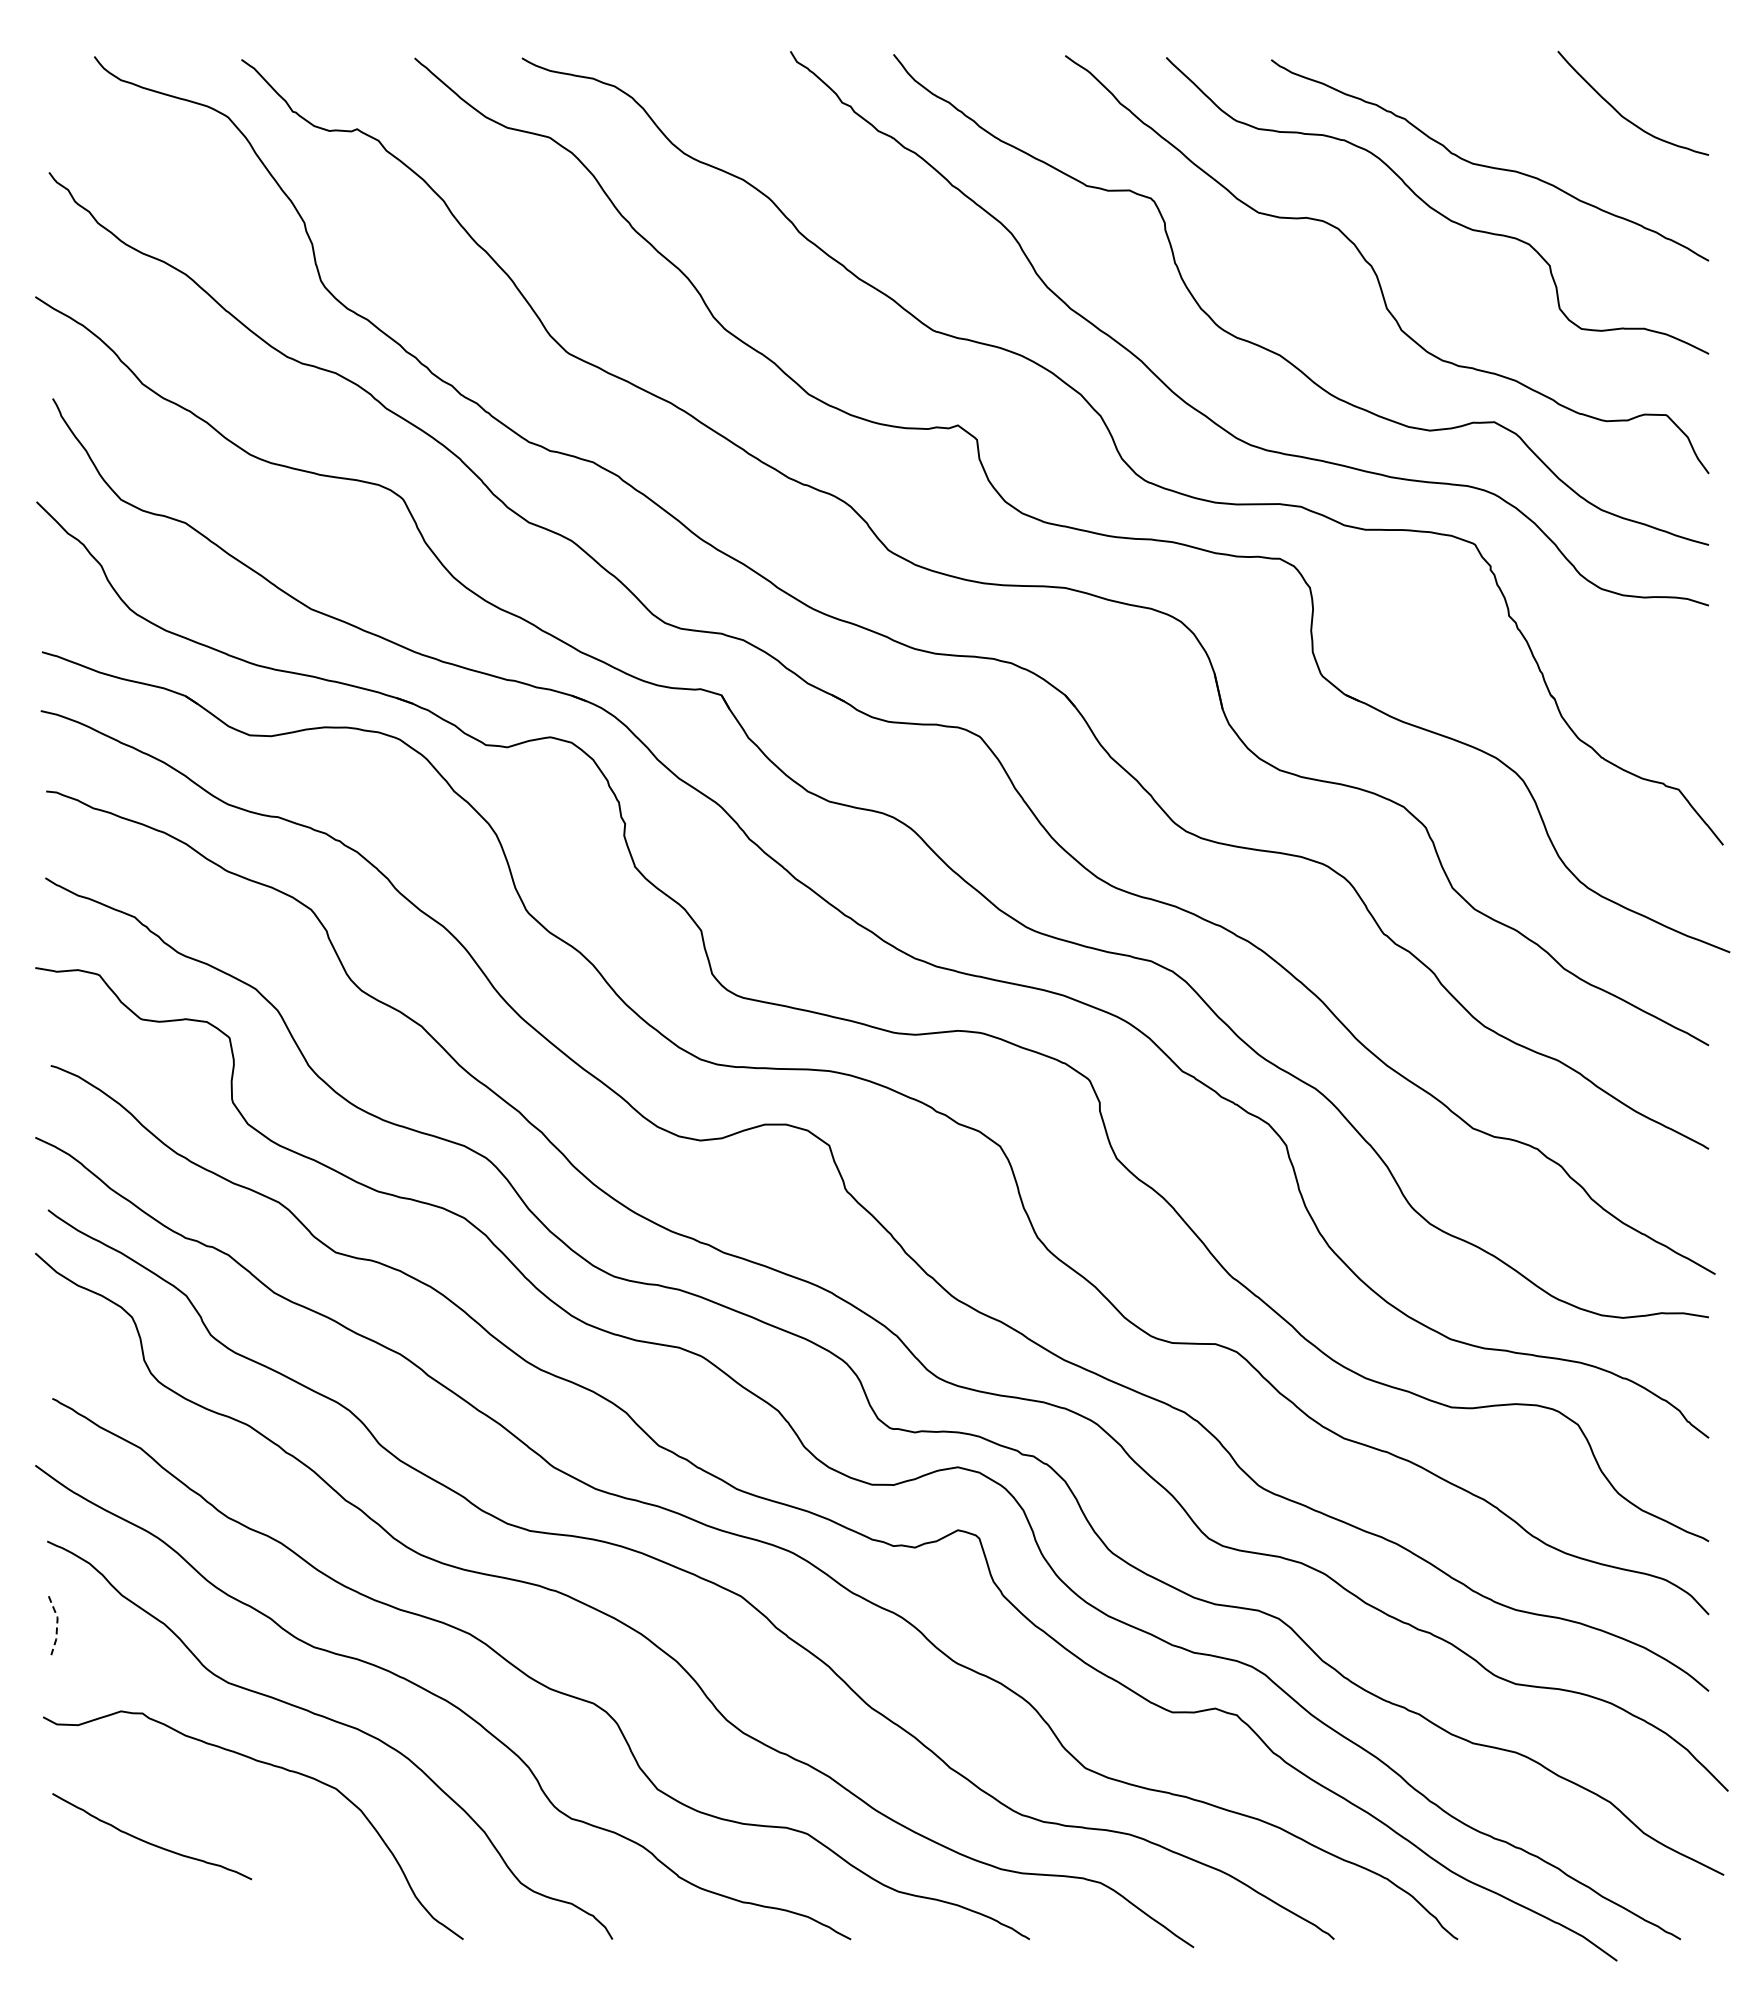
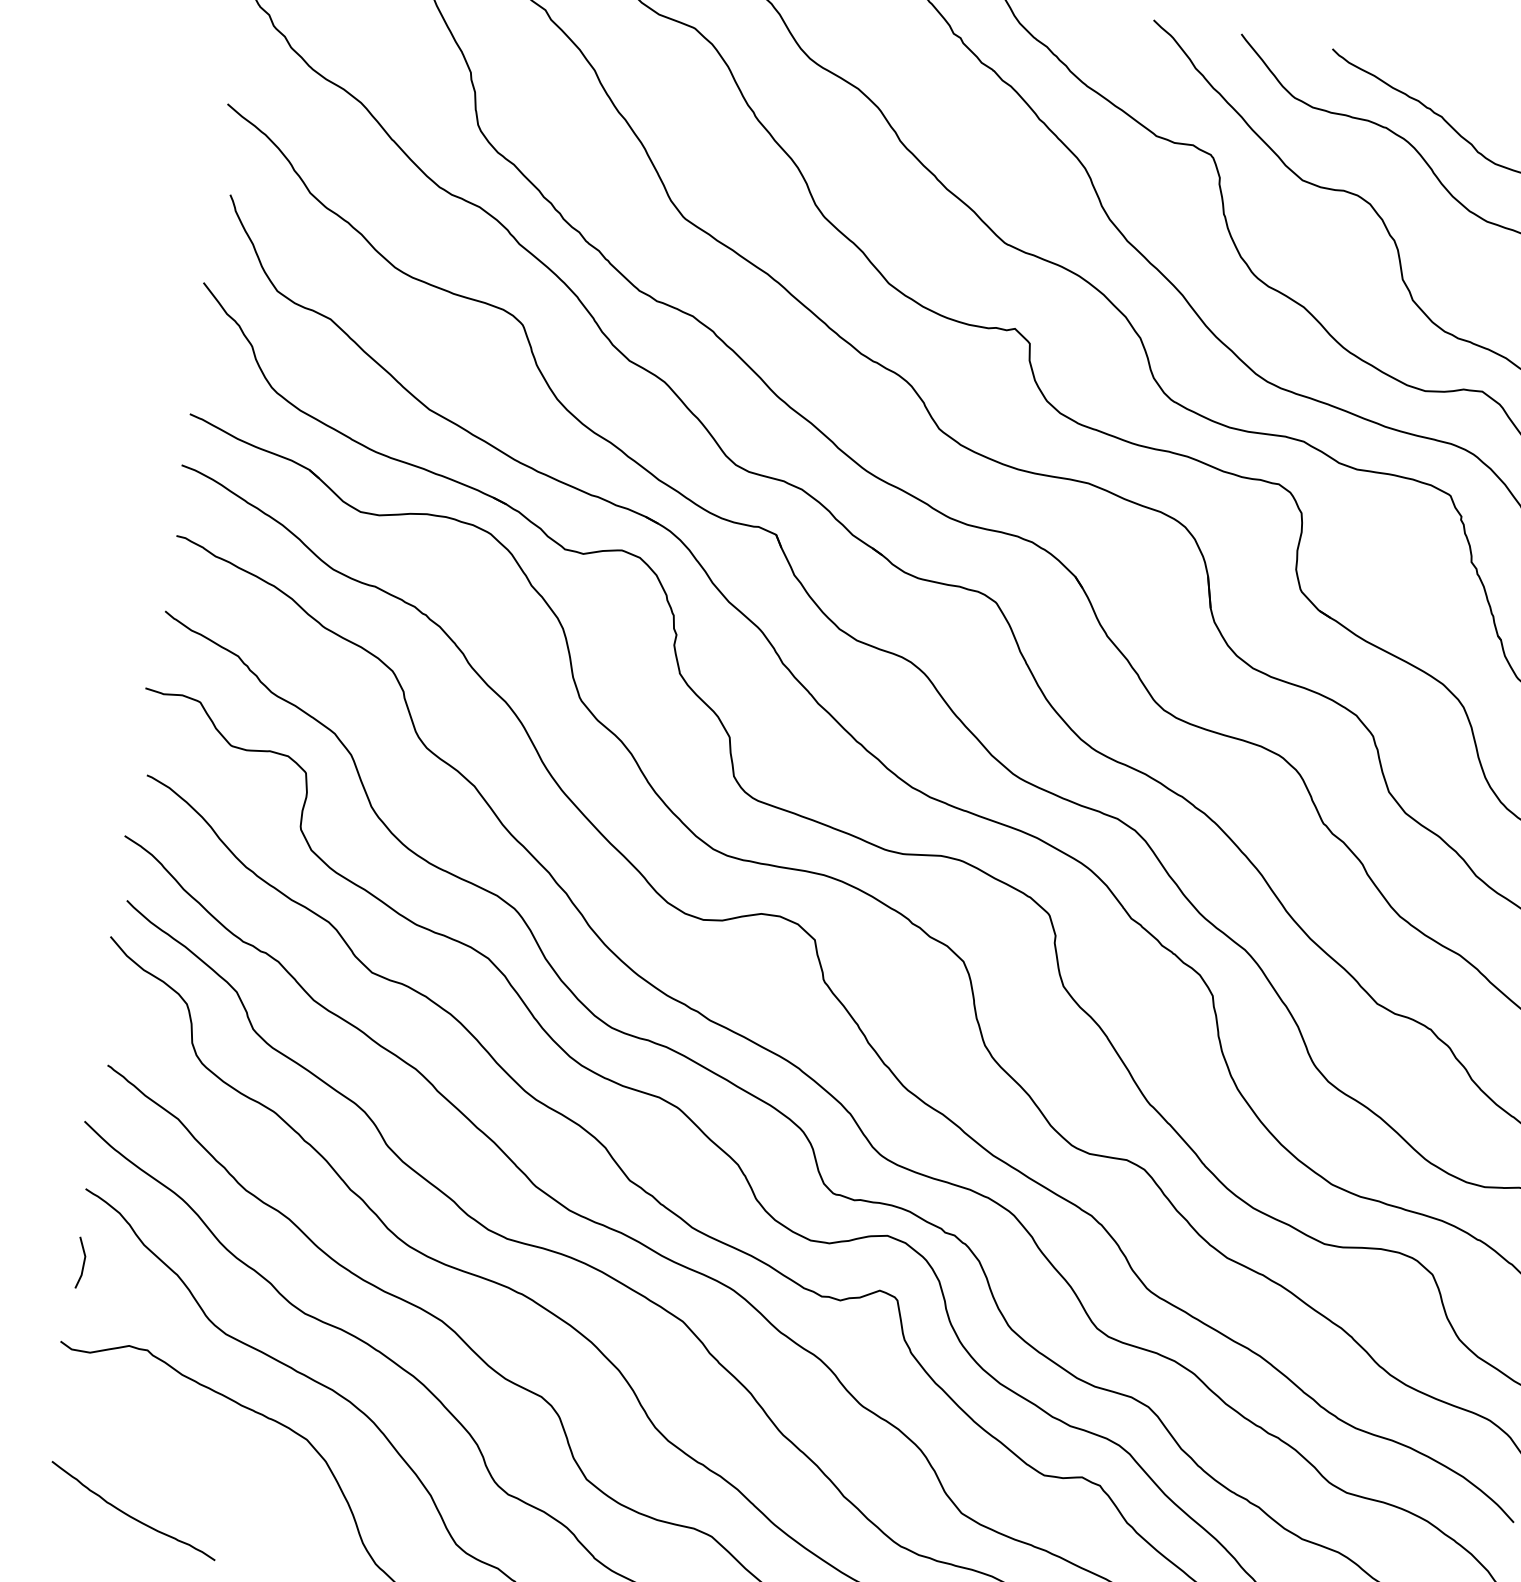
line: (57, 1625) -> (84, 1263), dashed -> solid
curve: (150, 1842) -> (131, 1515), moved

